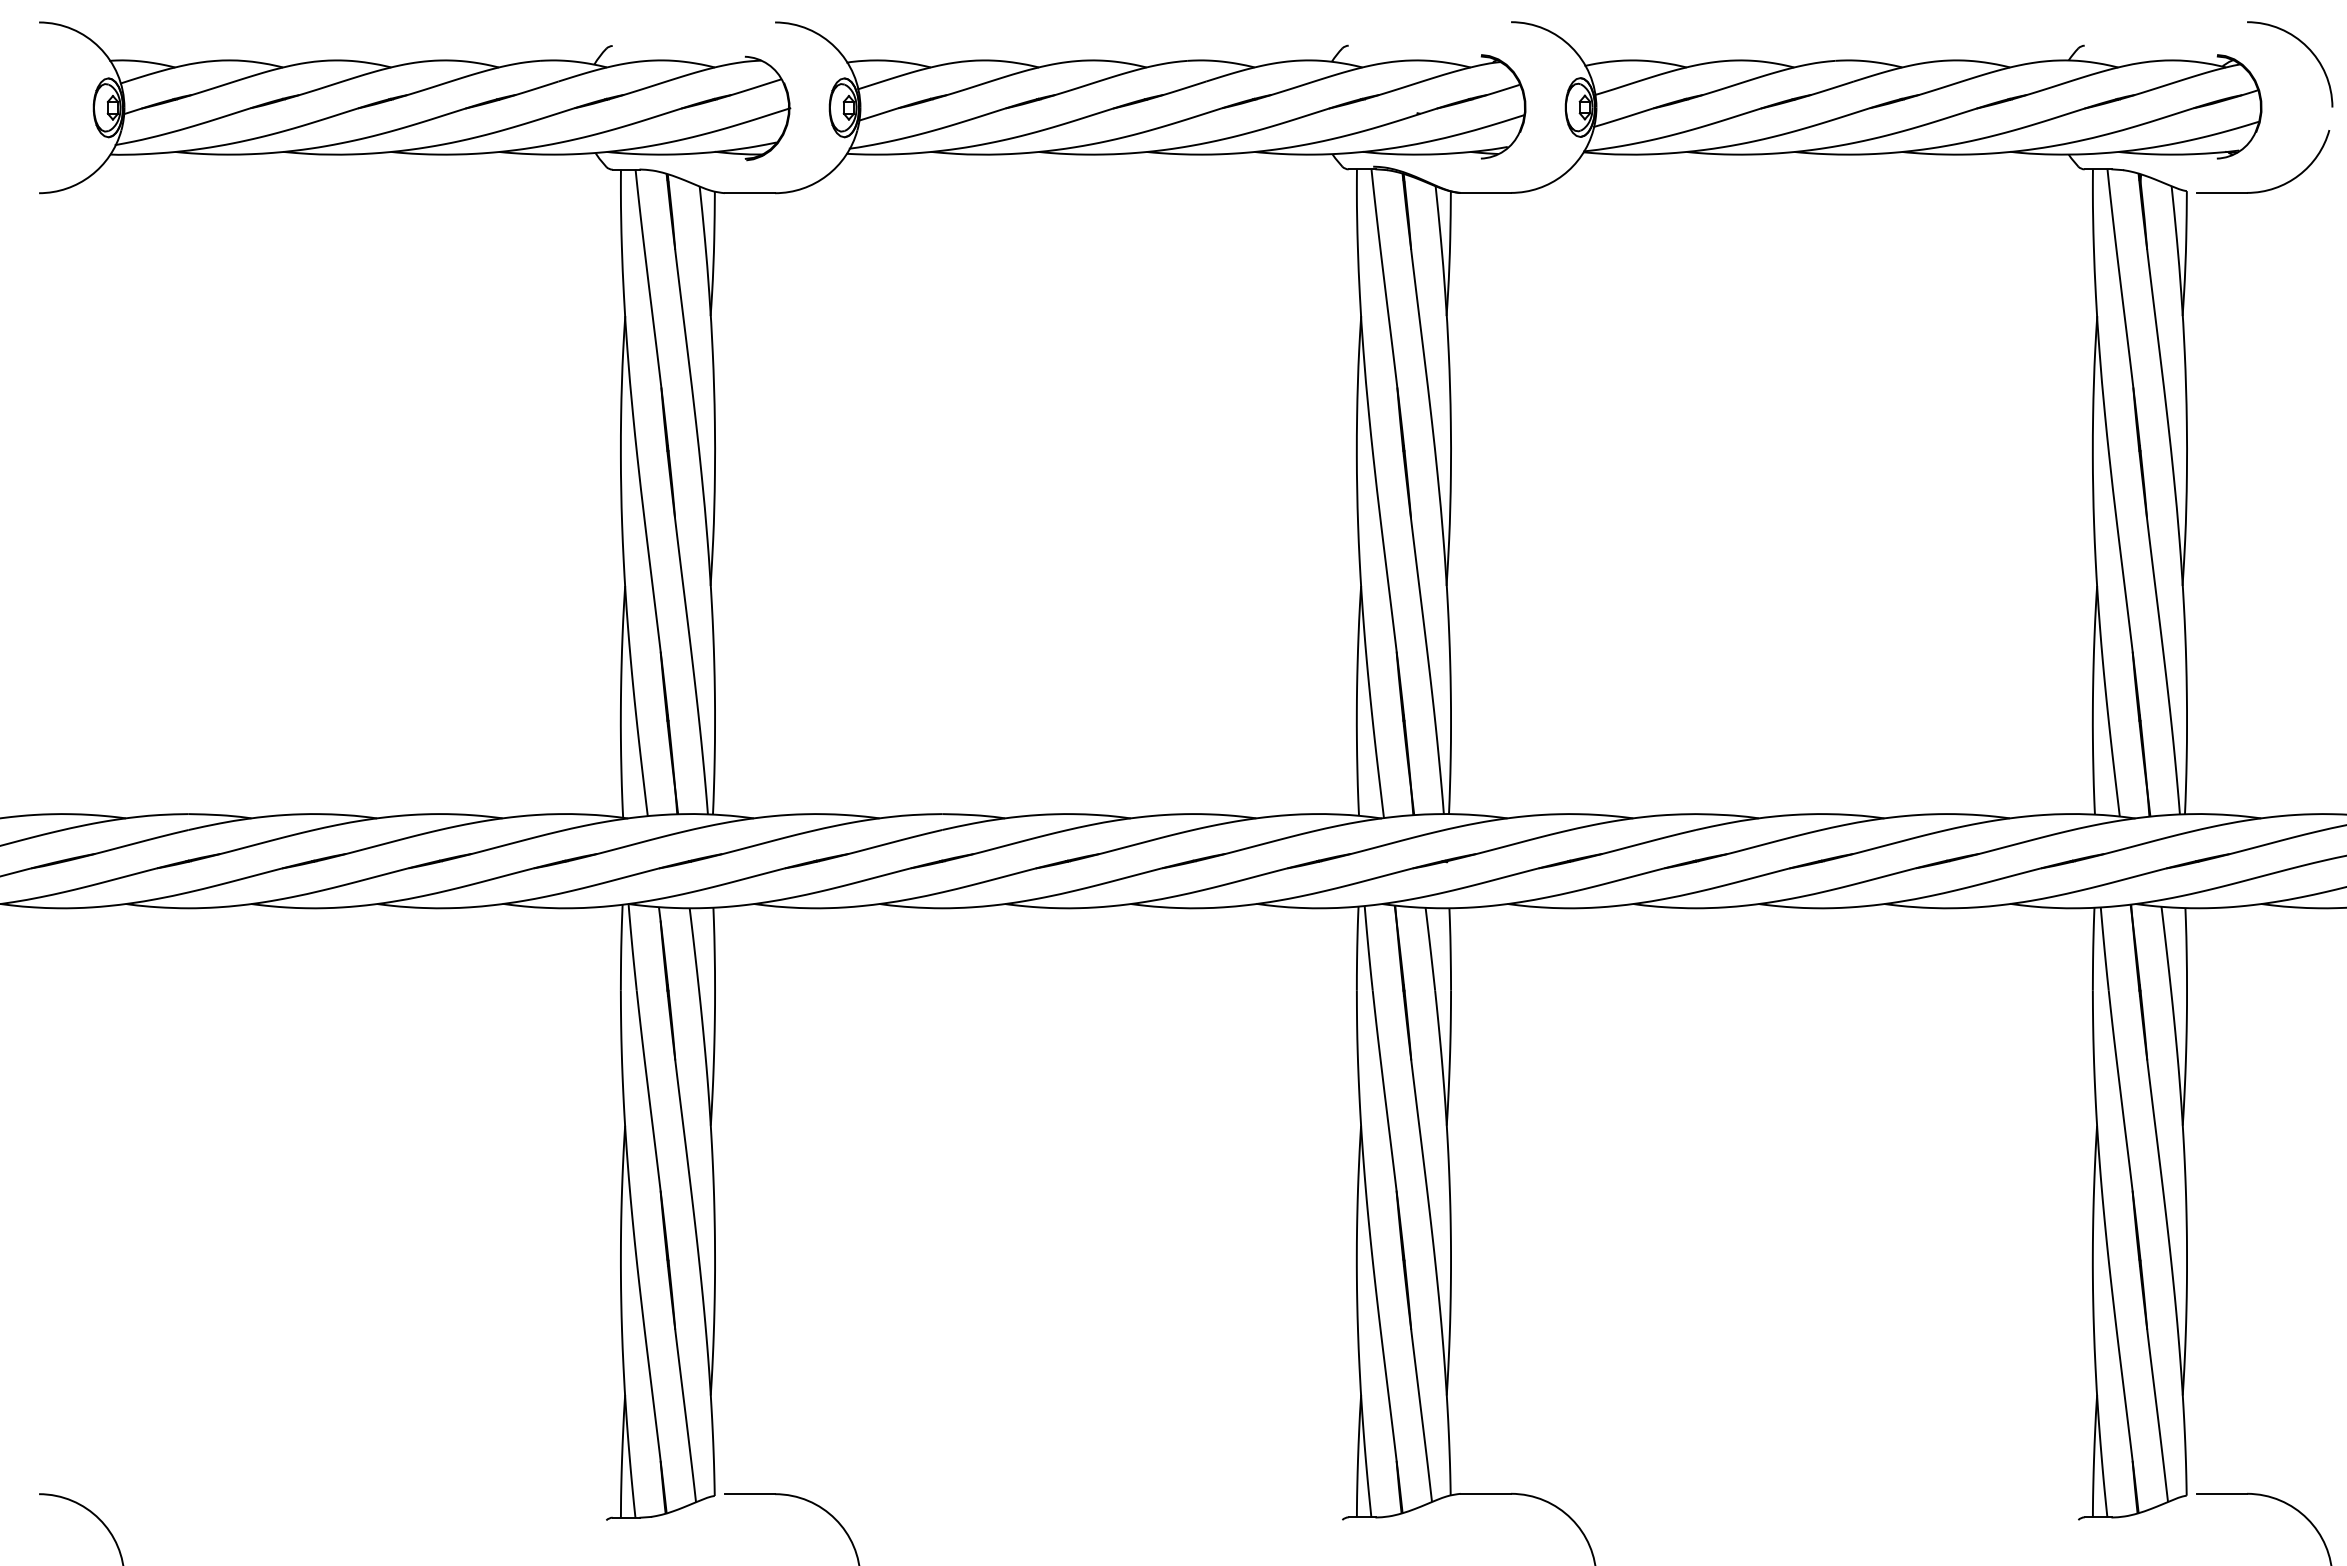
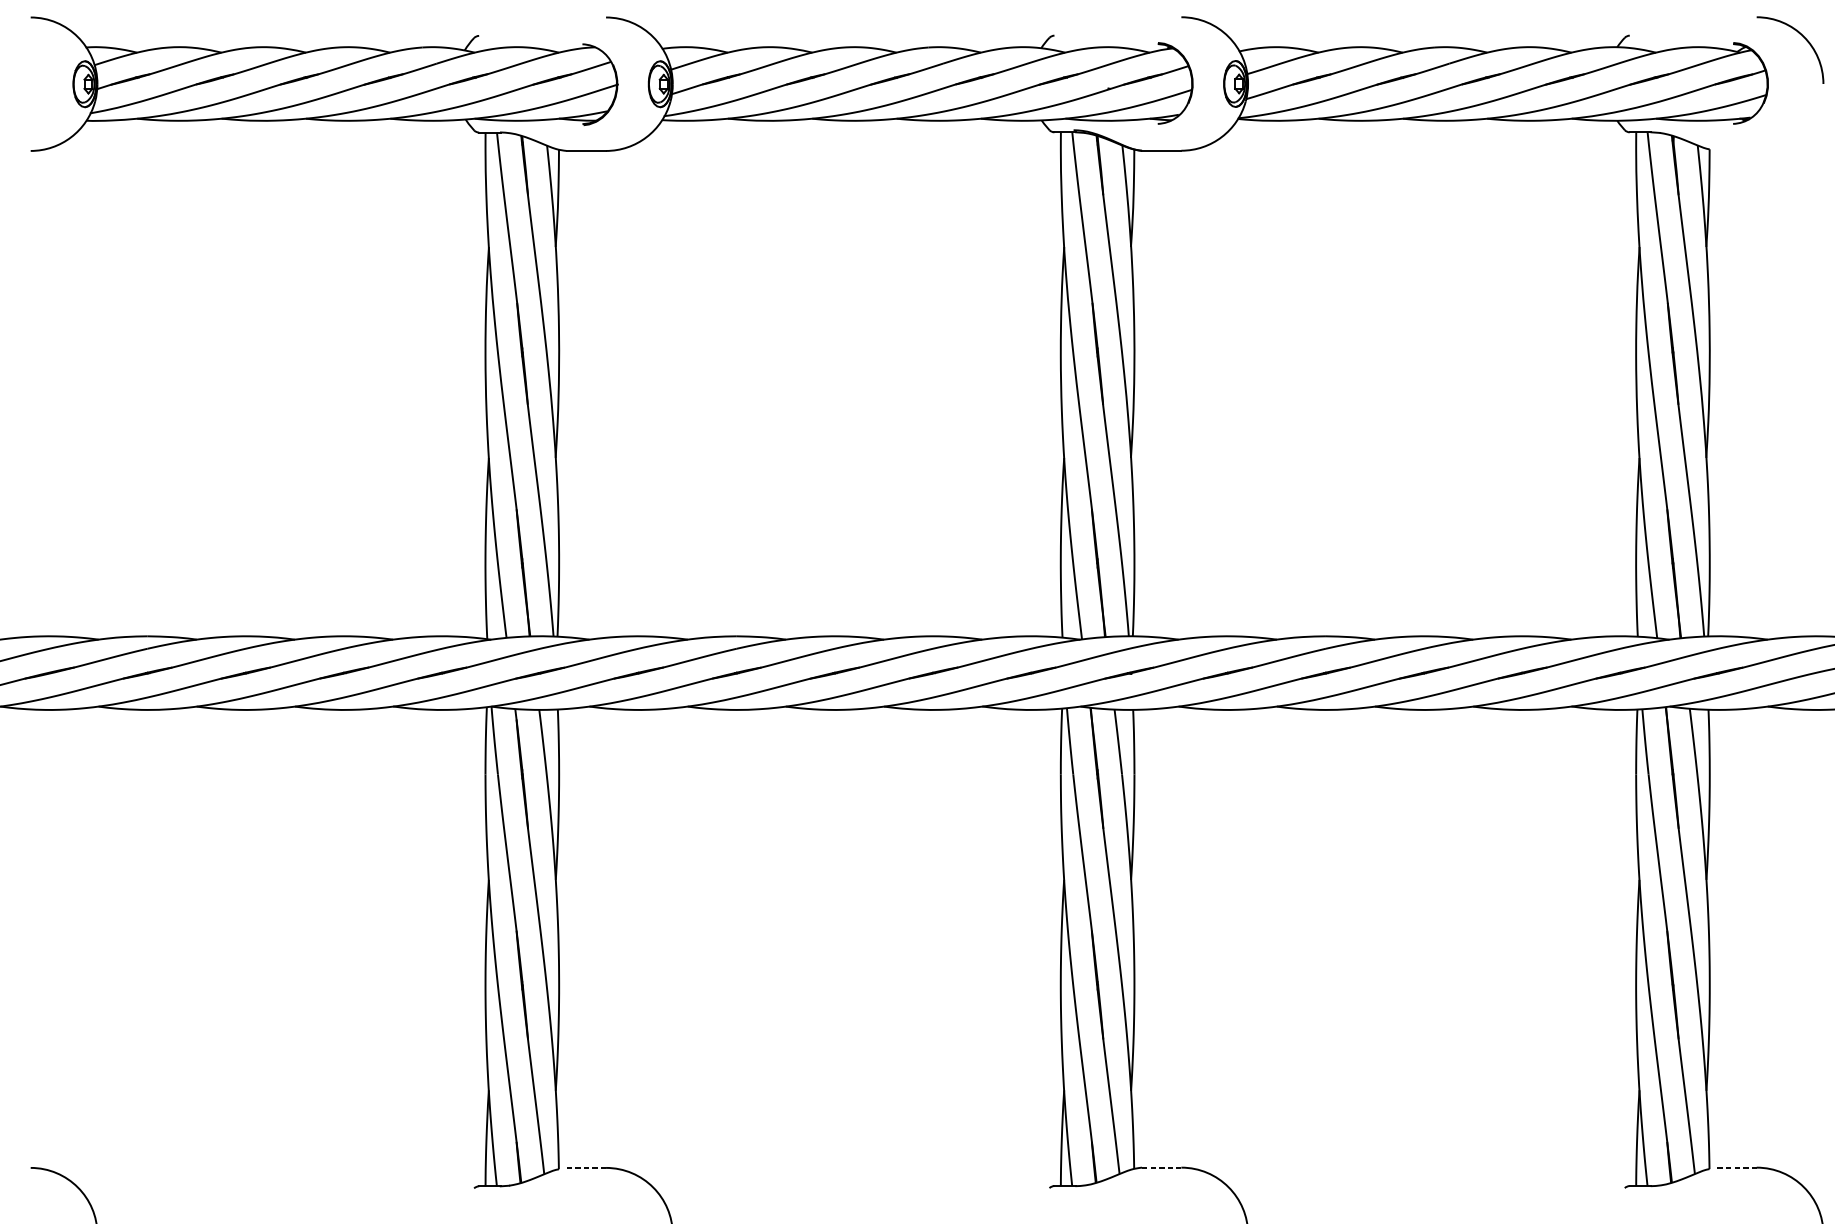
part: (2273, 187) -> (1777, 146), removed
line: (1486, 1493) -> (1162, 1167), solid -> dashed
line: (2222, 1493) -> (1737, 1167), solid -> dashed
line: (750, 1494) -> (586, 1168), solid -> dashed

